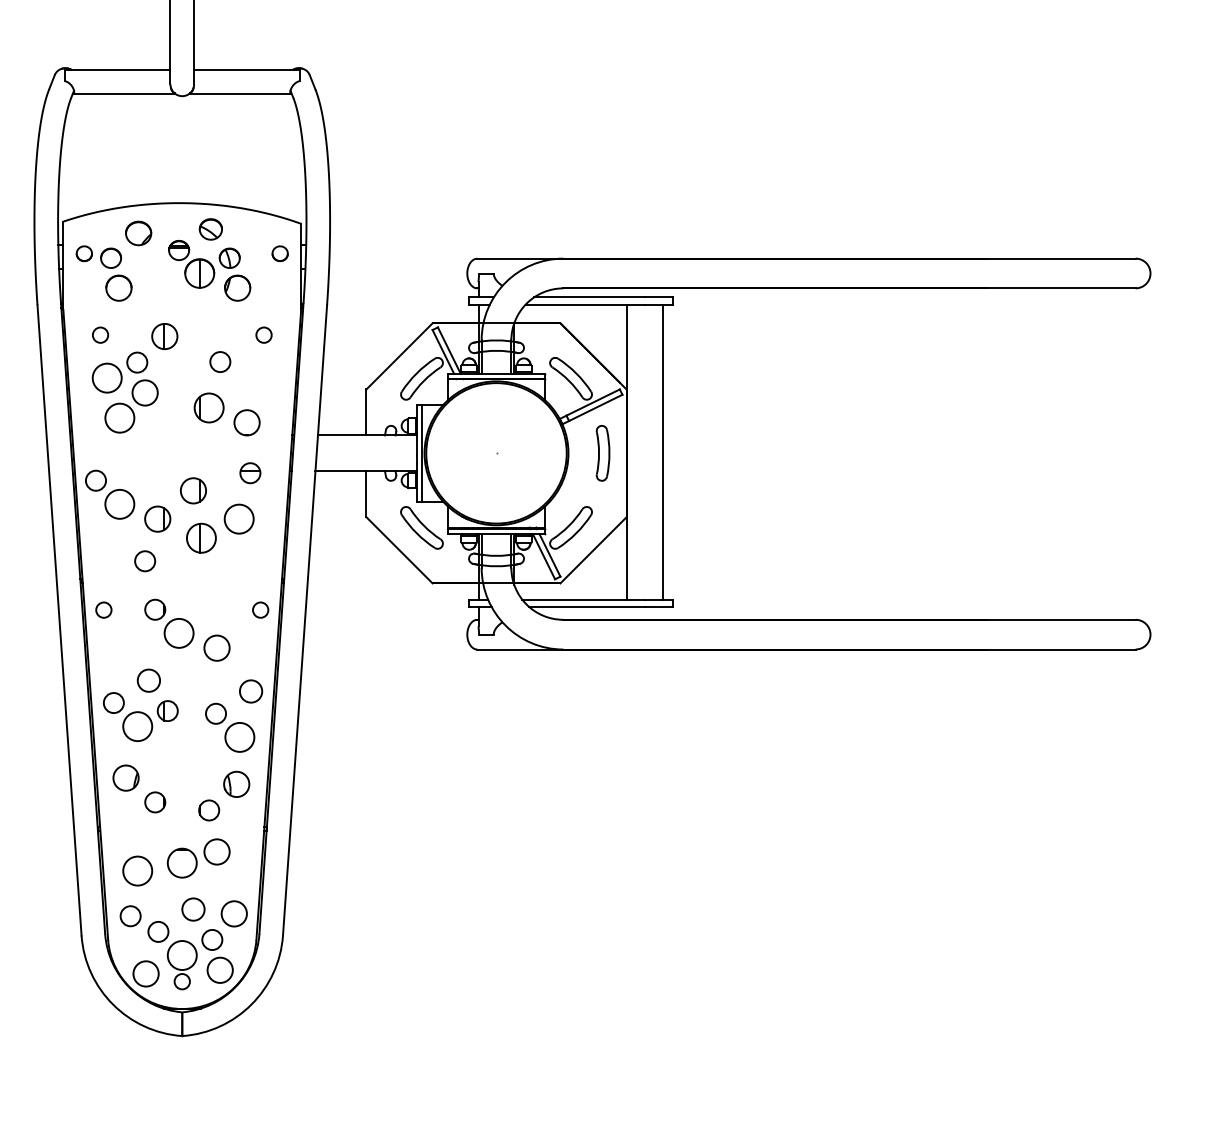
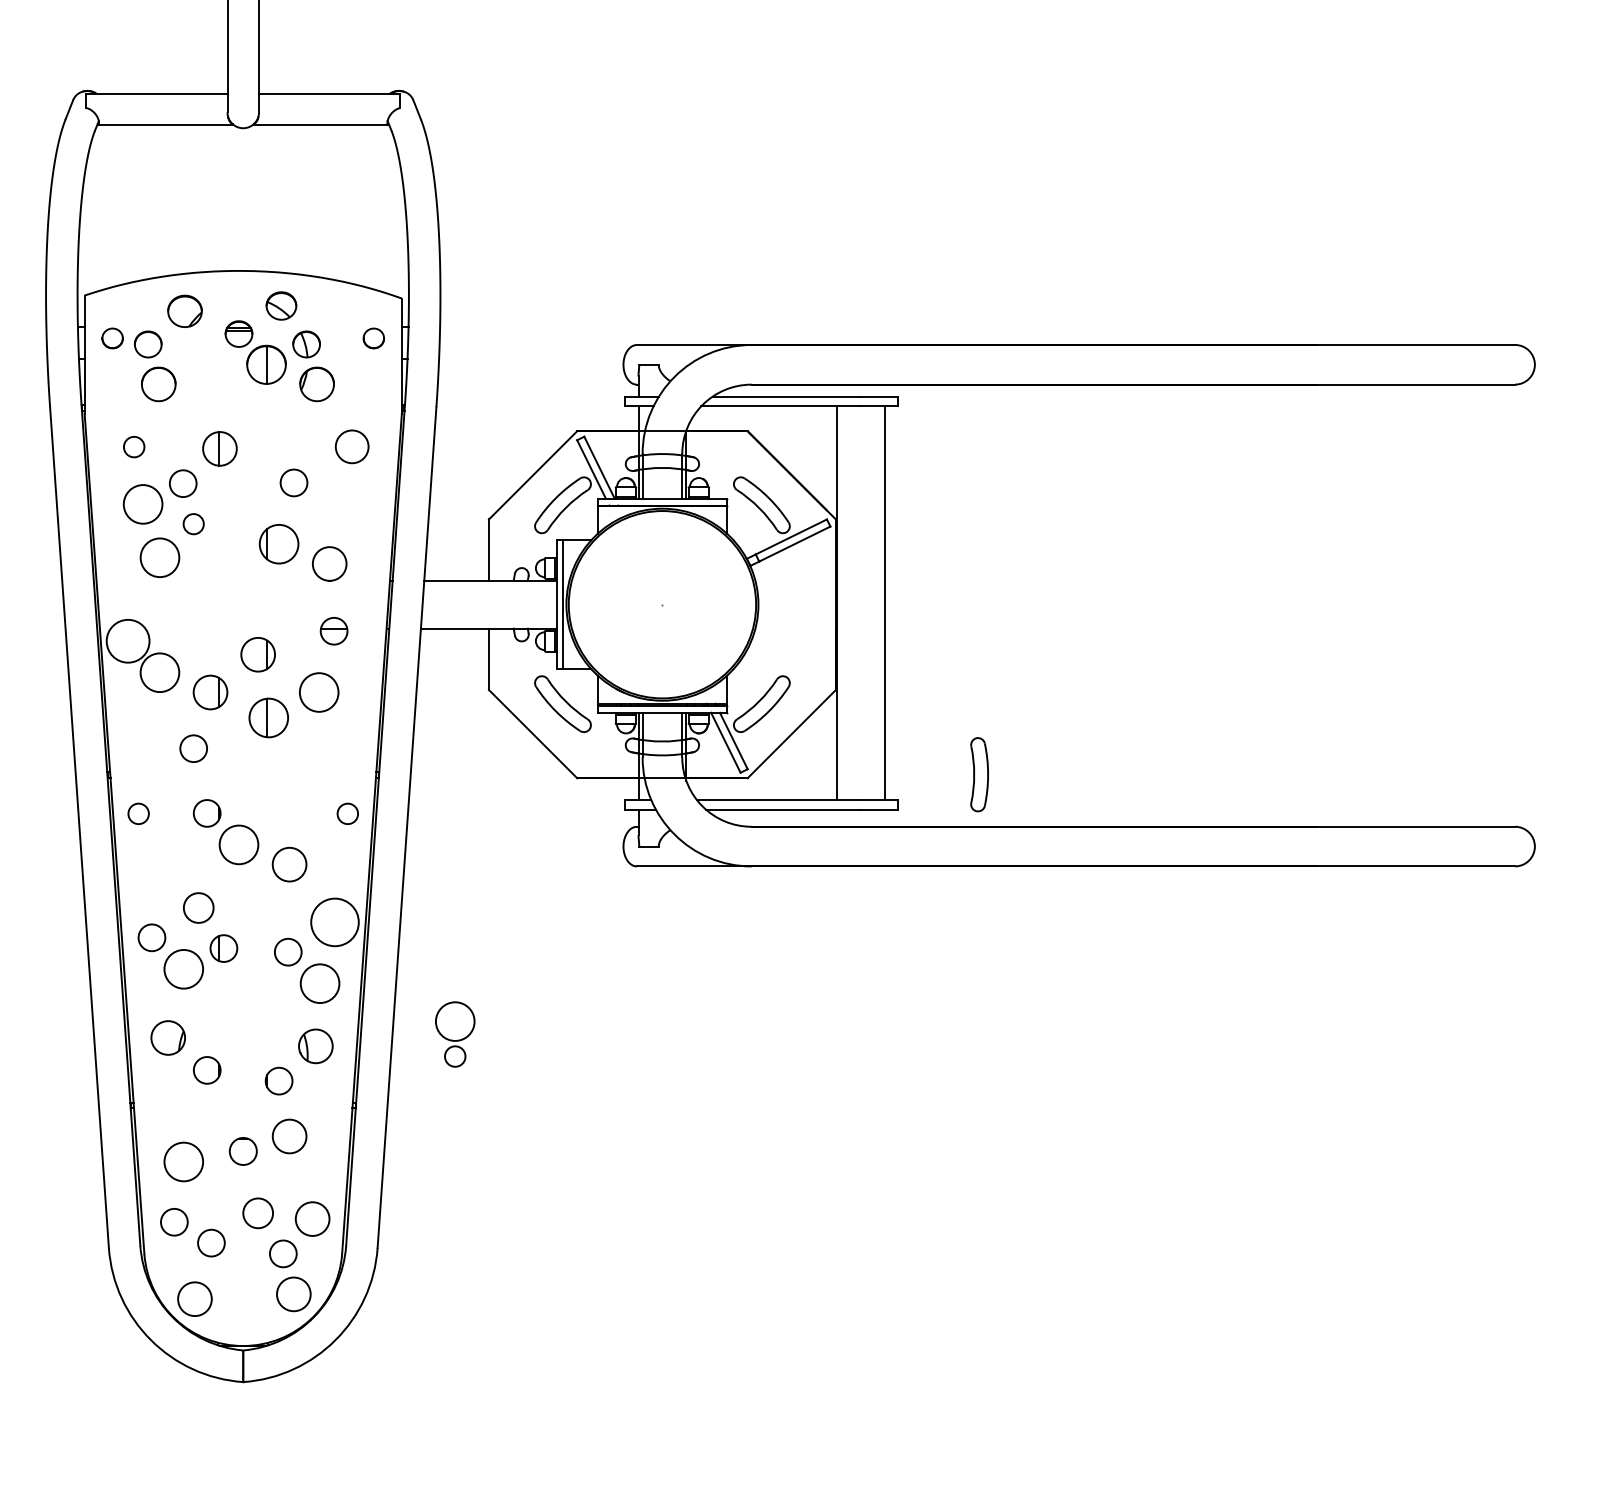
circle: (264, 335) -> (352, 447), size x1.6
circle: (144, 393) -> (193, 524), size x0.6
part: (603, 453) -> (979, 774), moved
circle: (95, 480) -> (127, 640), size x1.6
circle: (250, 691) -> (334, 922), size x1.6
circle: (182, 863) -> (243, 1151), size x0.7
part: (182, 965) -> (455, 1034), moved

